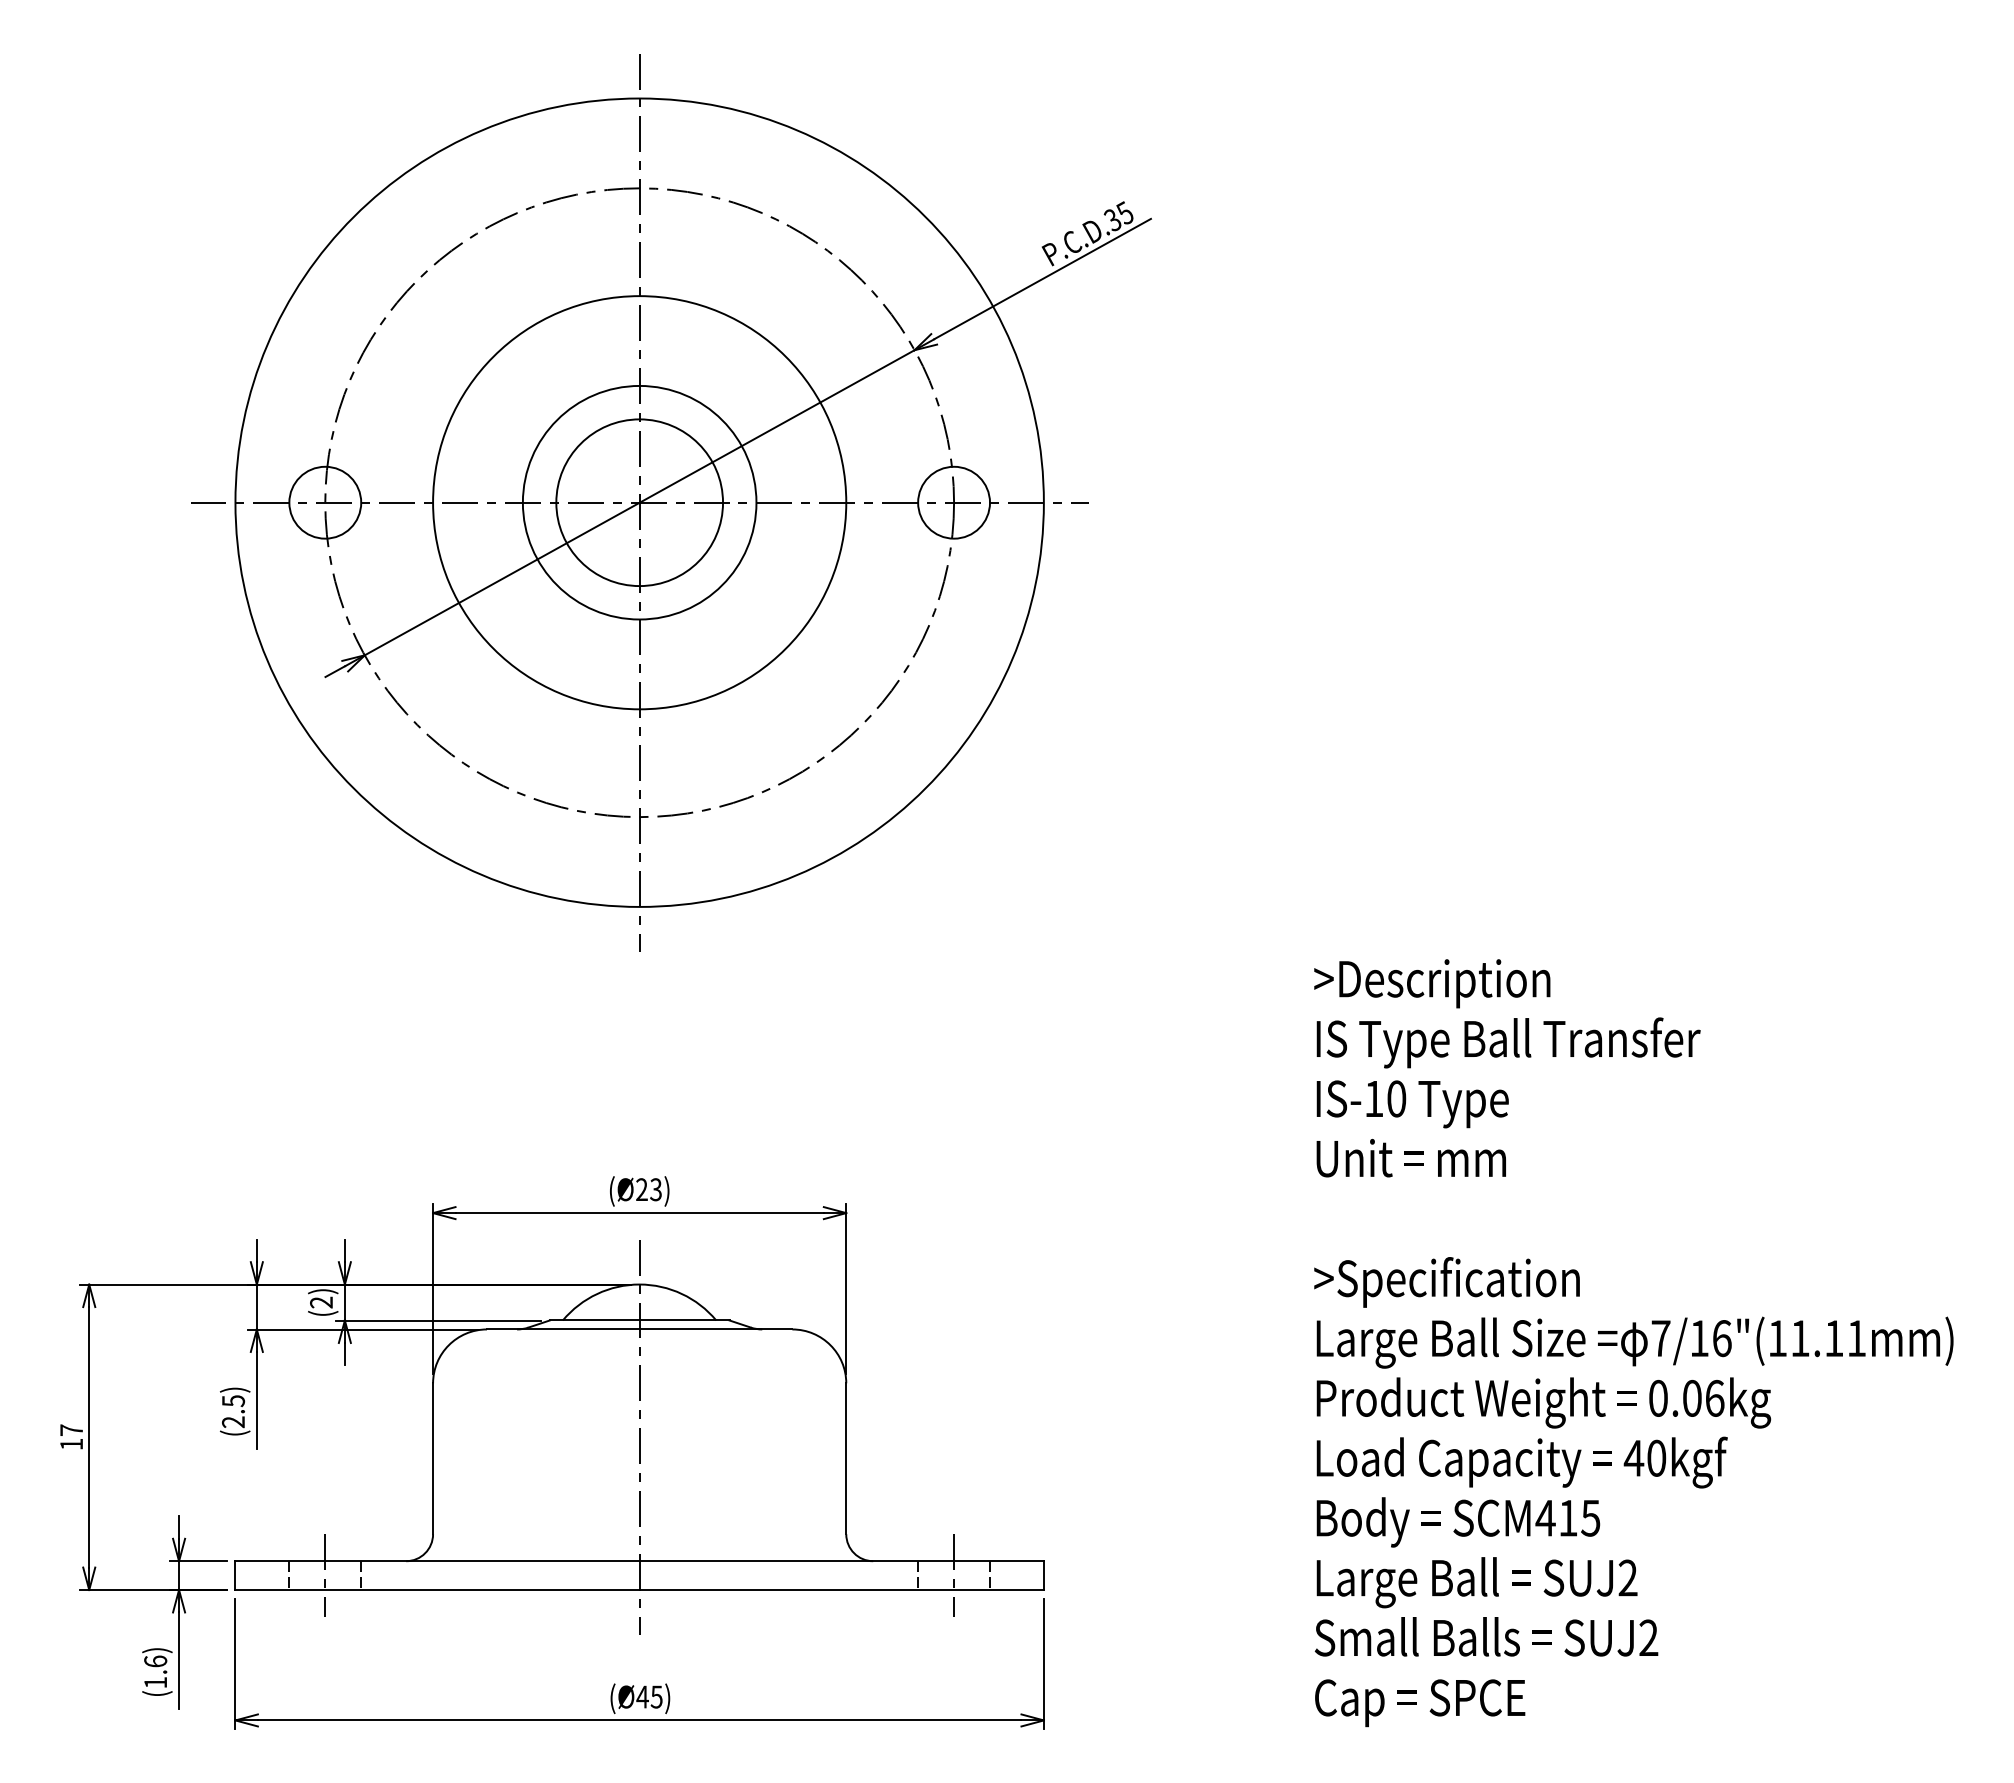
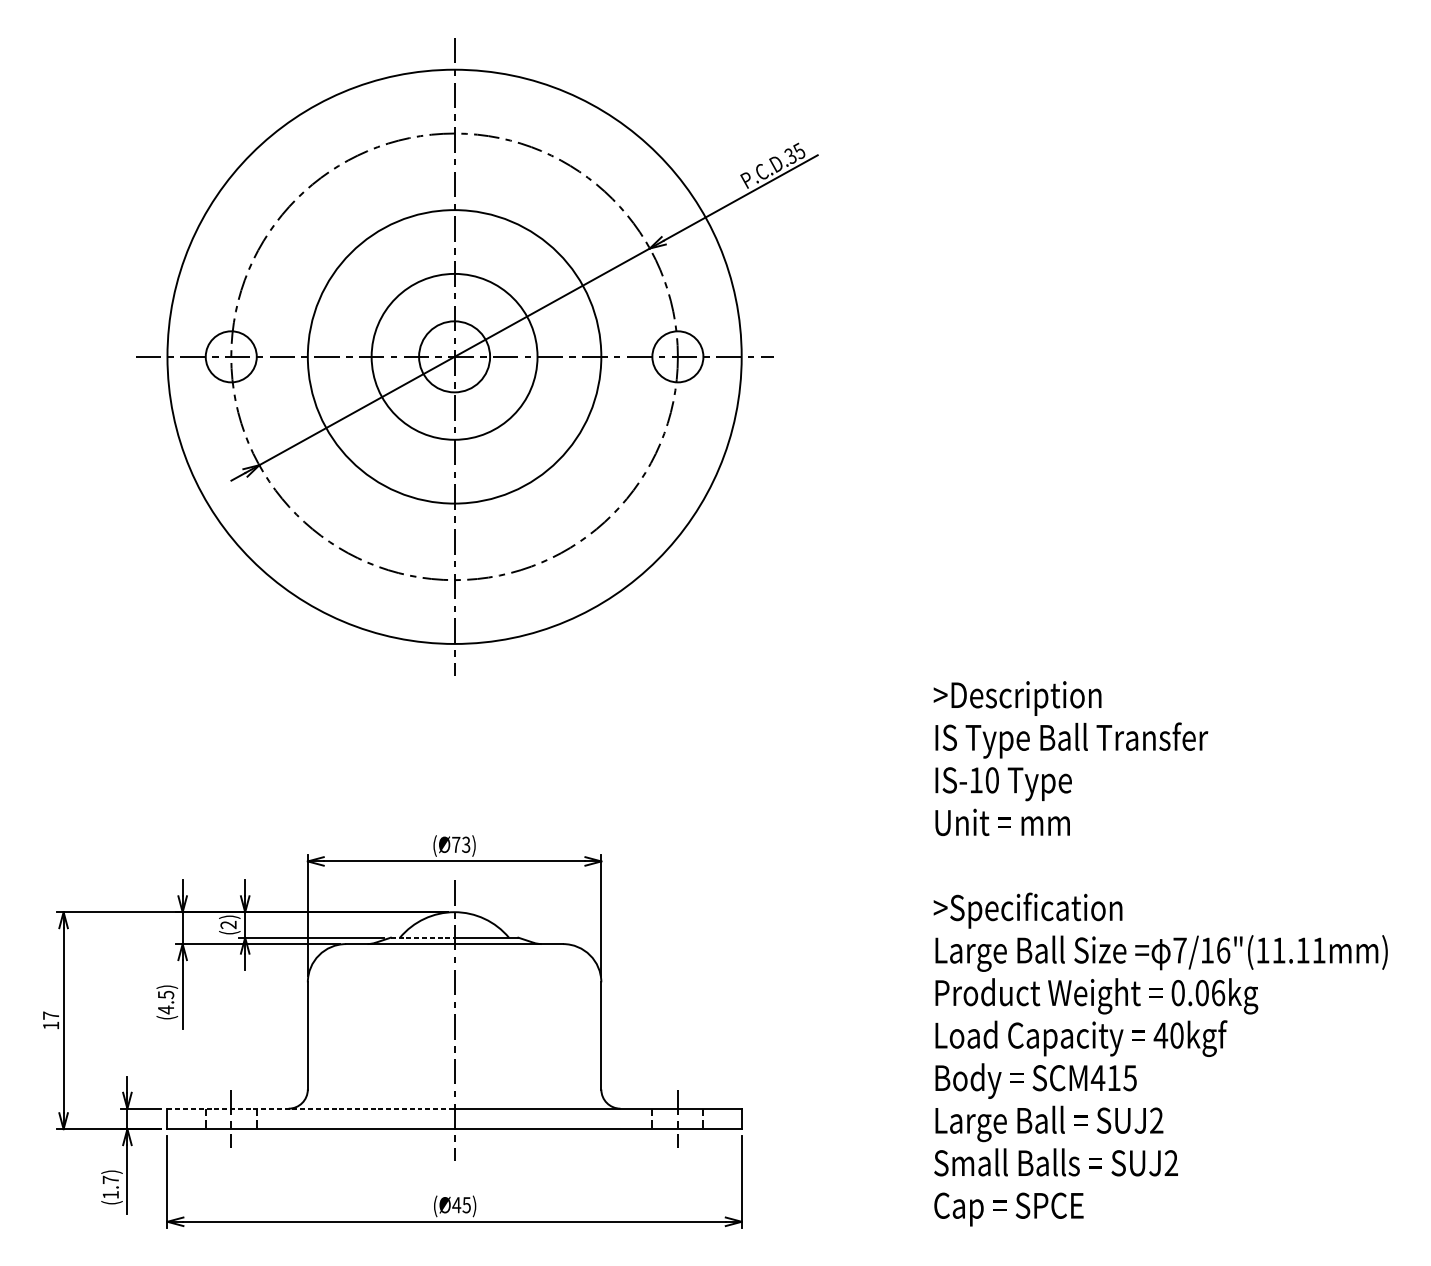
circle: (639, 502) -> (454, 356), size x0.6
text: (641, 1189) -> (455, 844), (Ø23) -> (Ø73)
line: (594, 1320) -> (422, 937), solid -> dashed
text: (233, 1422) -> (166, 1010), (2.5) -> (4.5)
line: (438, 1561) -> (311, 1108), solid -> dashed
text: (155, 1661) -> (110, 1179), (1.6) -> (1.7)

